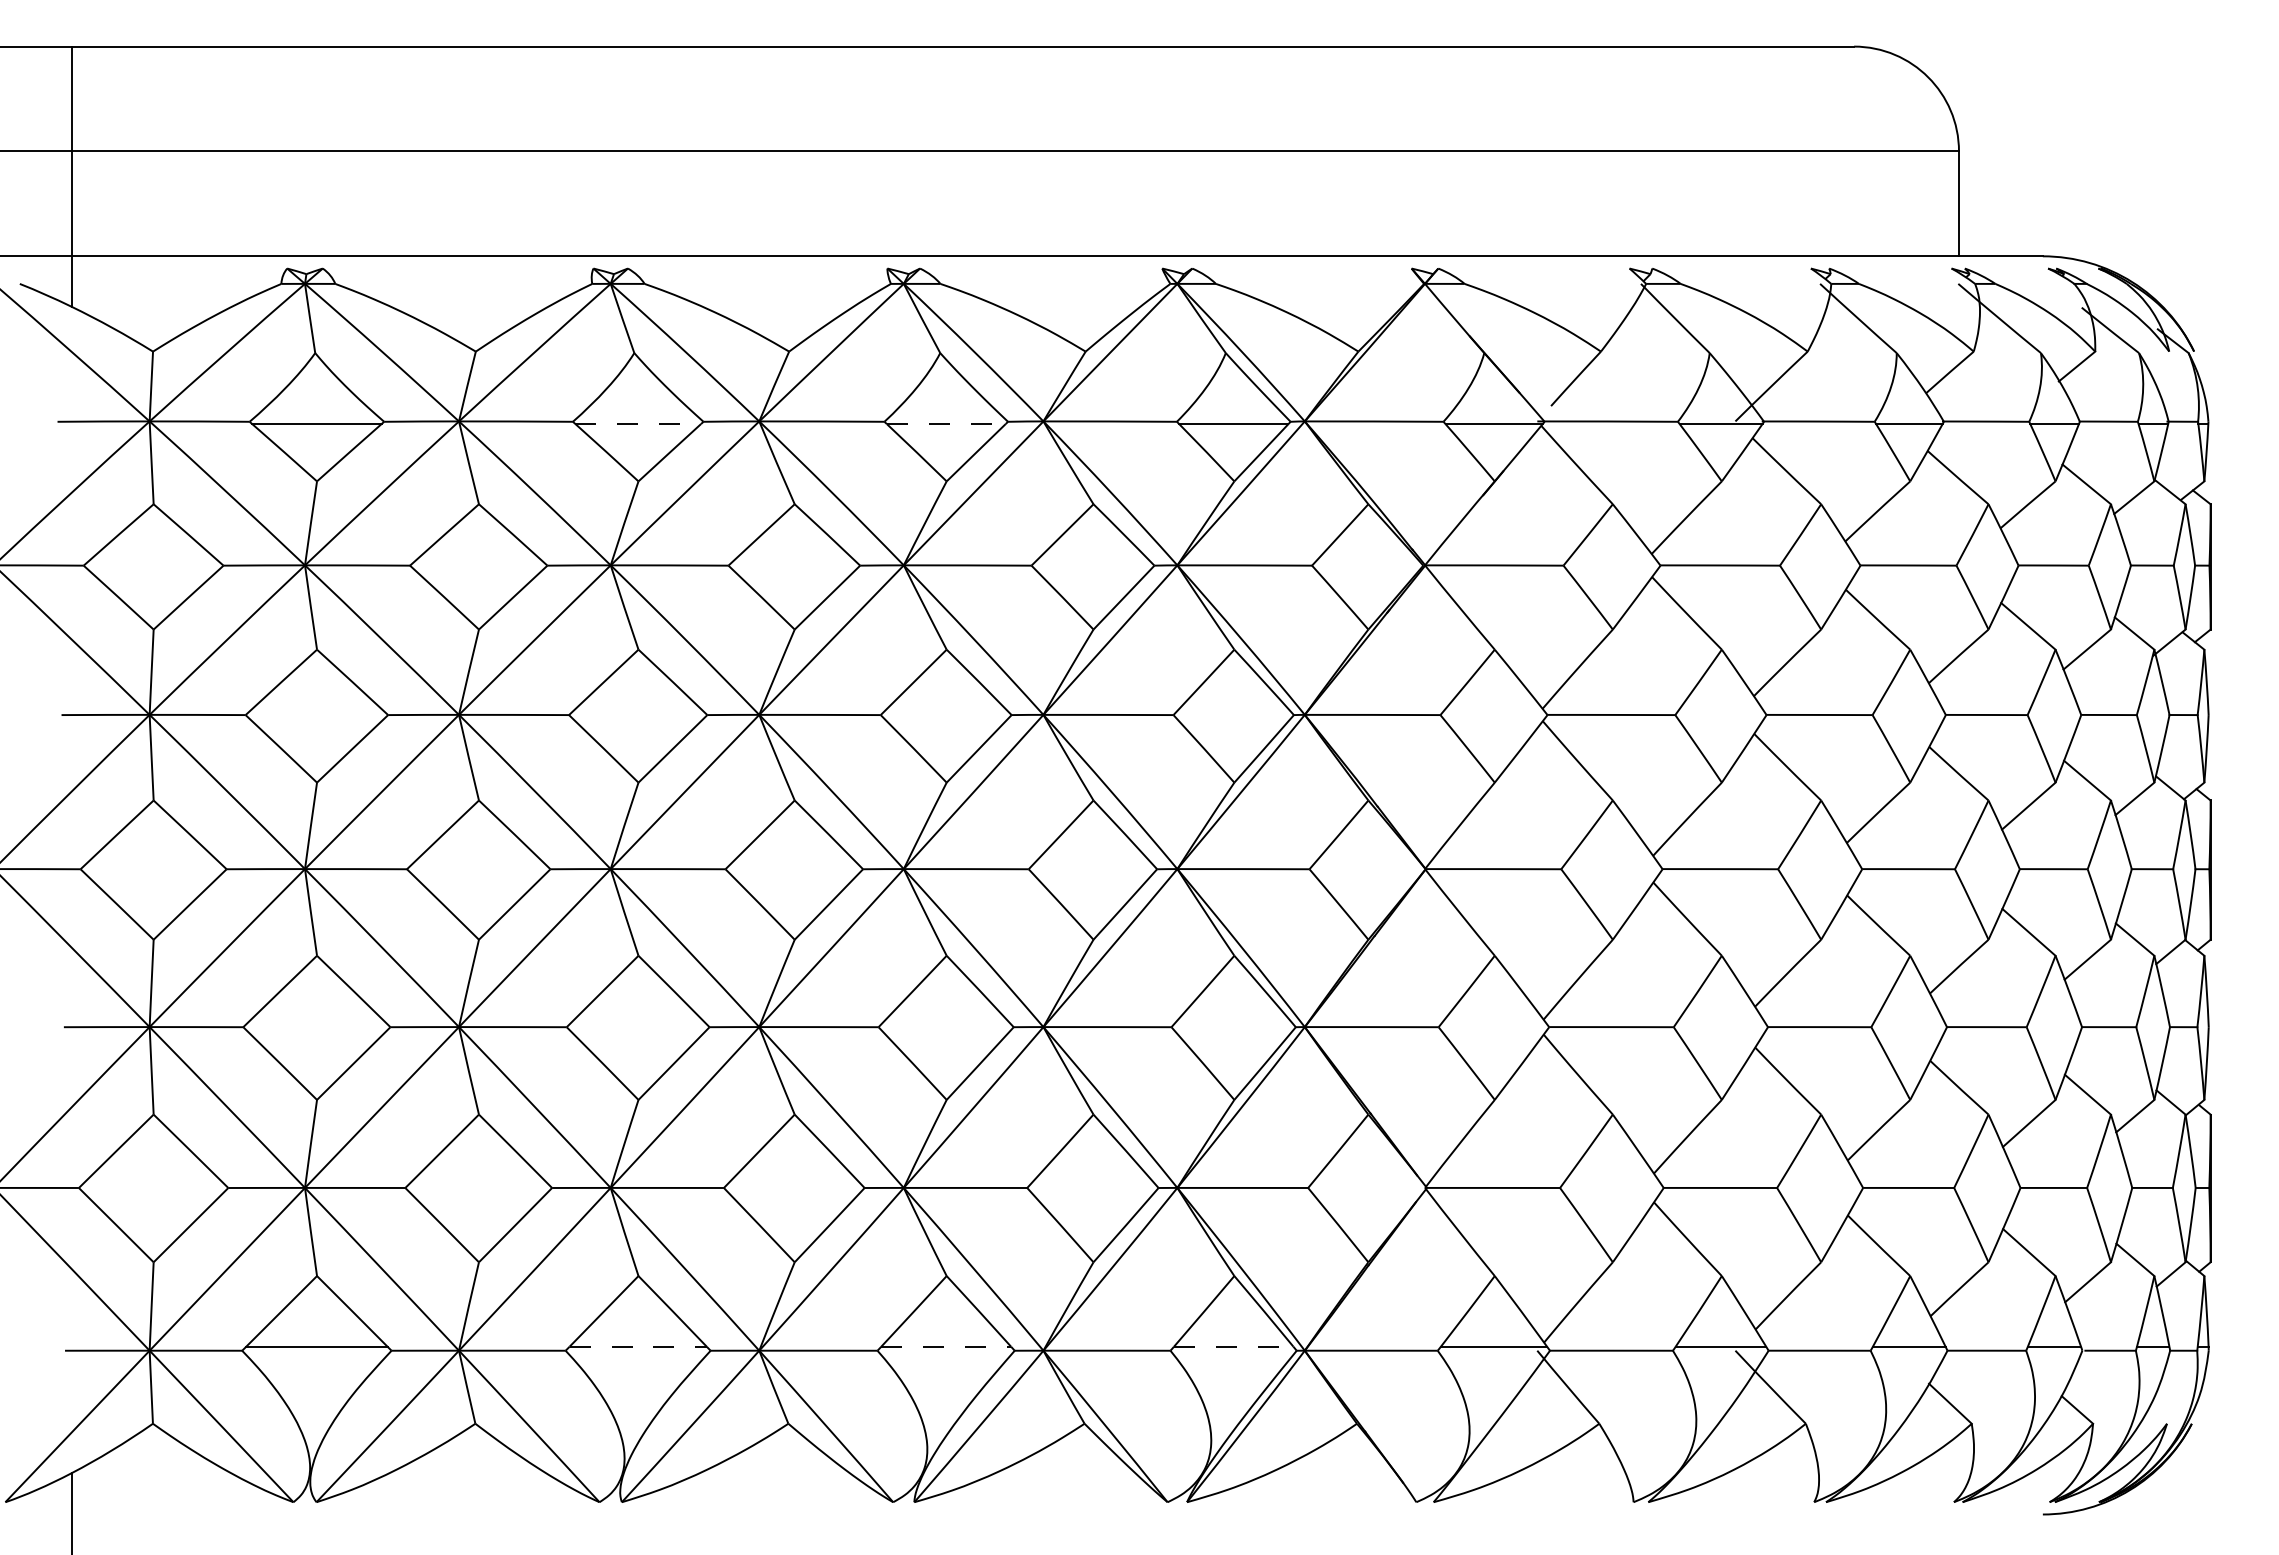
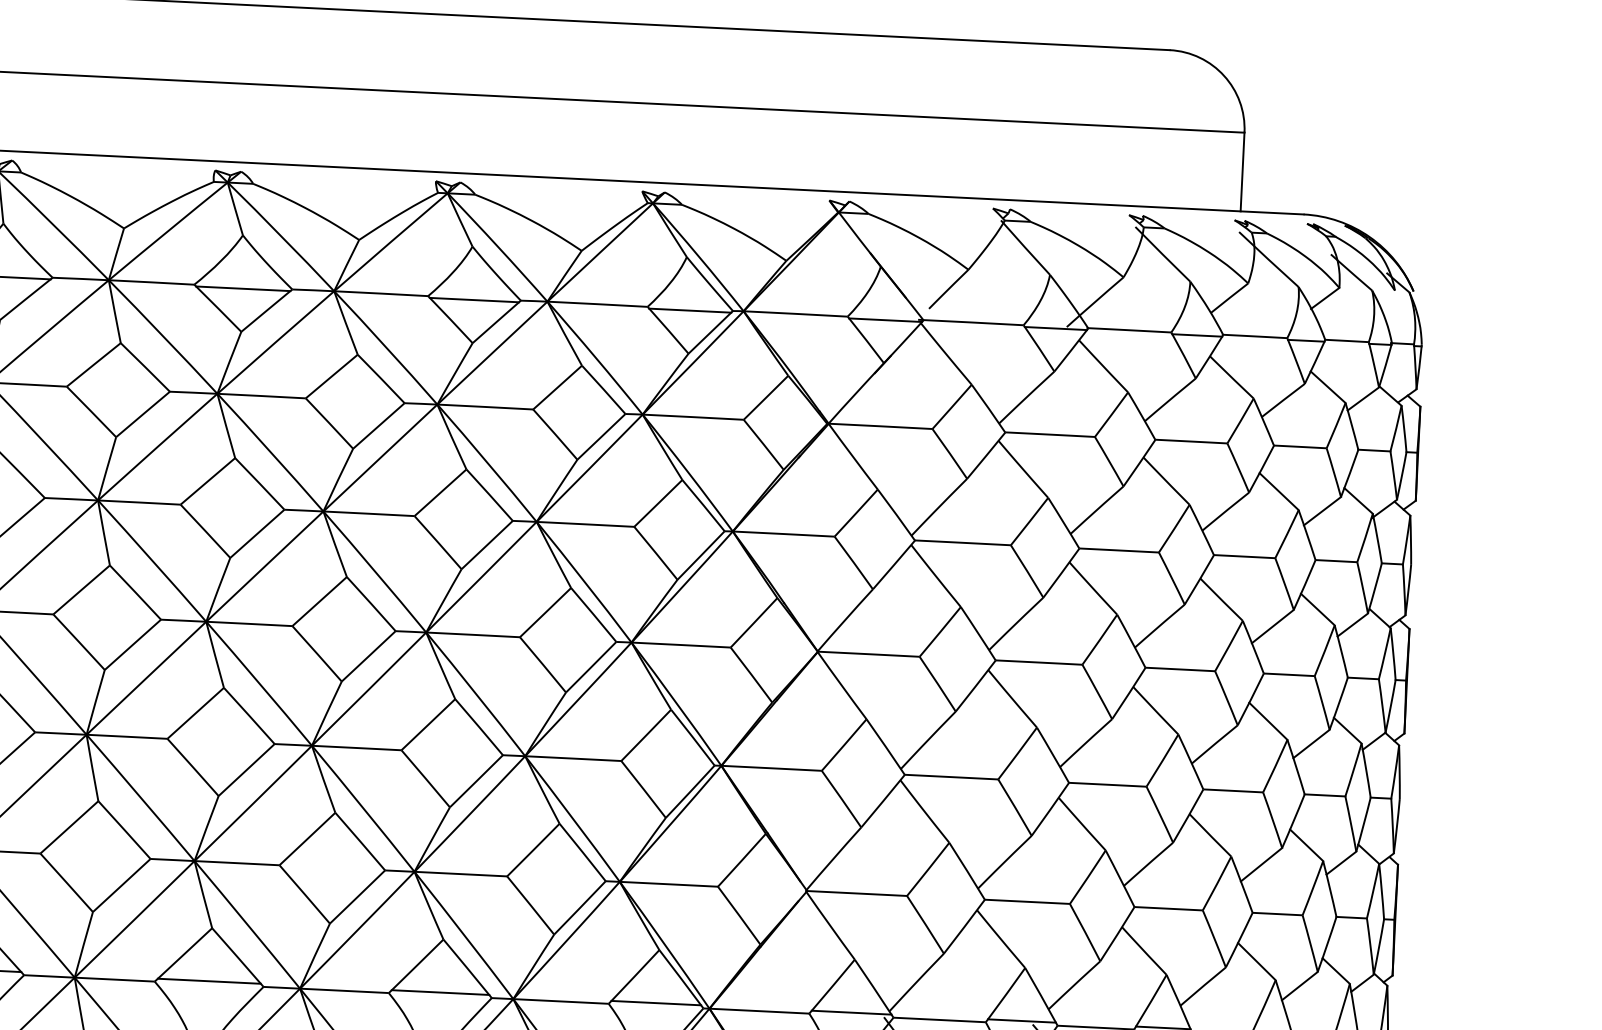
line: (638, 424) -> (243, 289), dashed -> solid
line: (946, 424) -> (474, 300), dashed -> solid
line: (638, 1346) -> (209, 981), dashed -> solid
line: (946, 1346) -> (440, 992), dashed -> solid
line: (1233, 1346) -> (656, 1002), dashed -> solid

